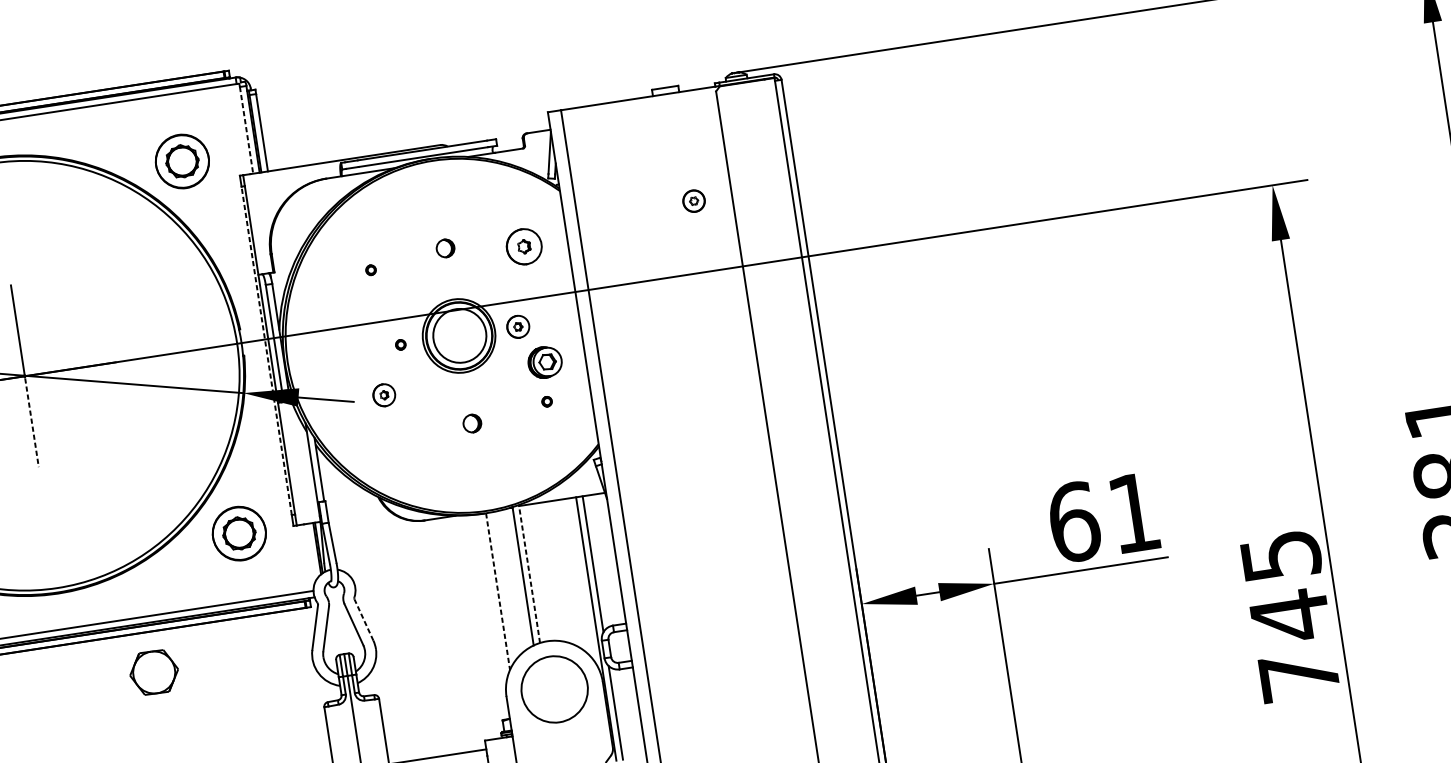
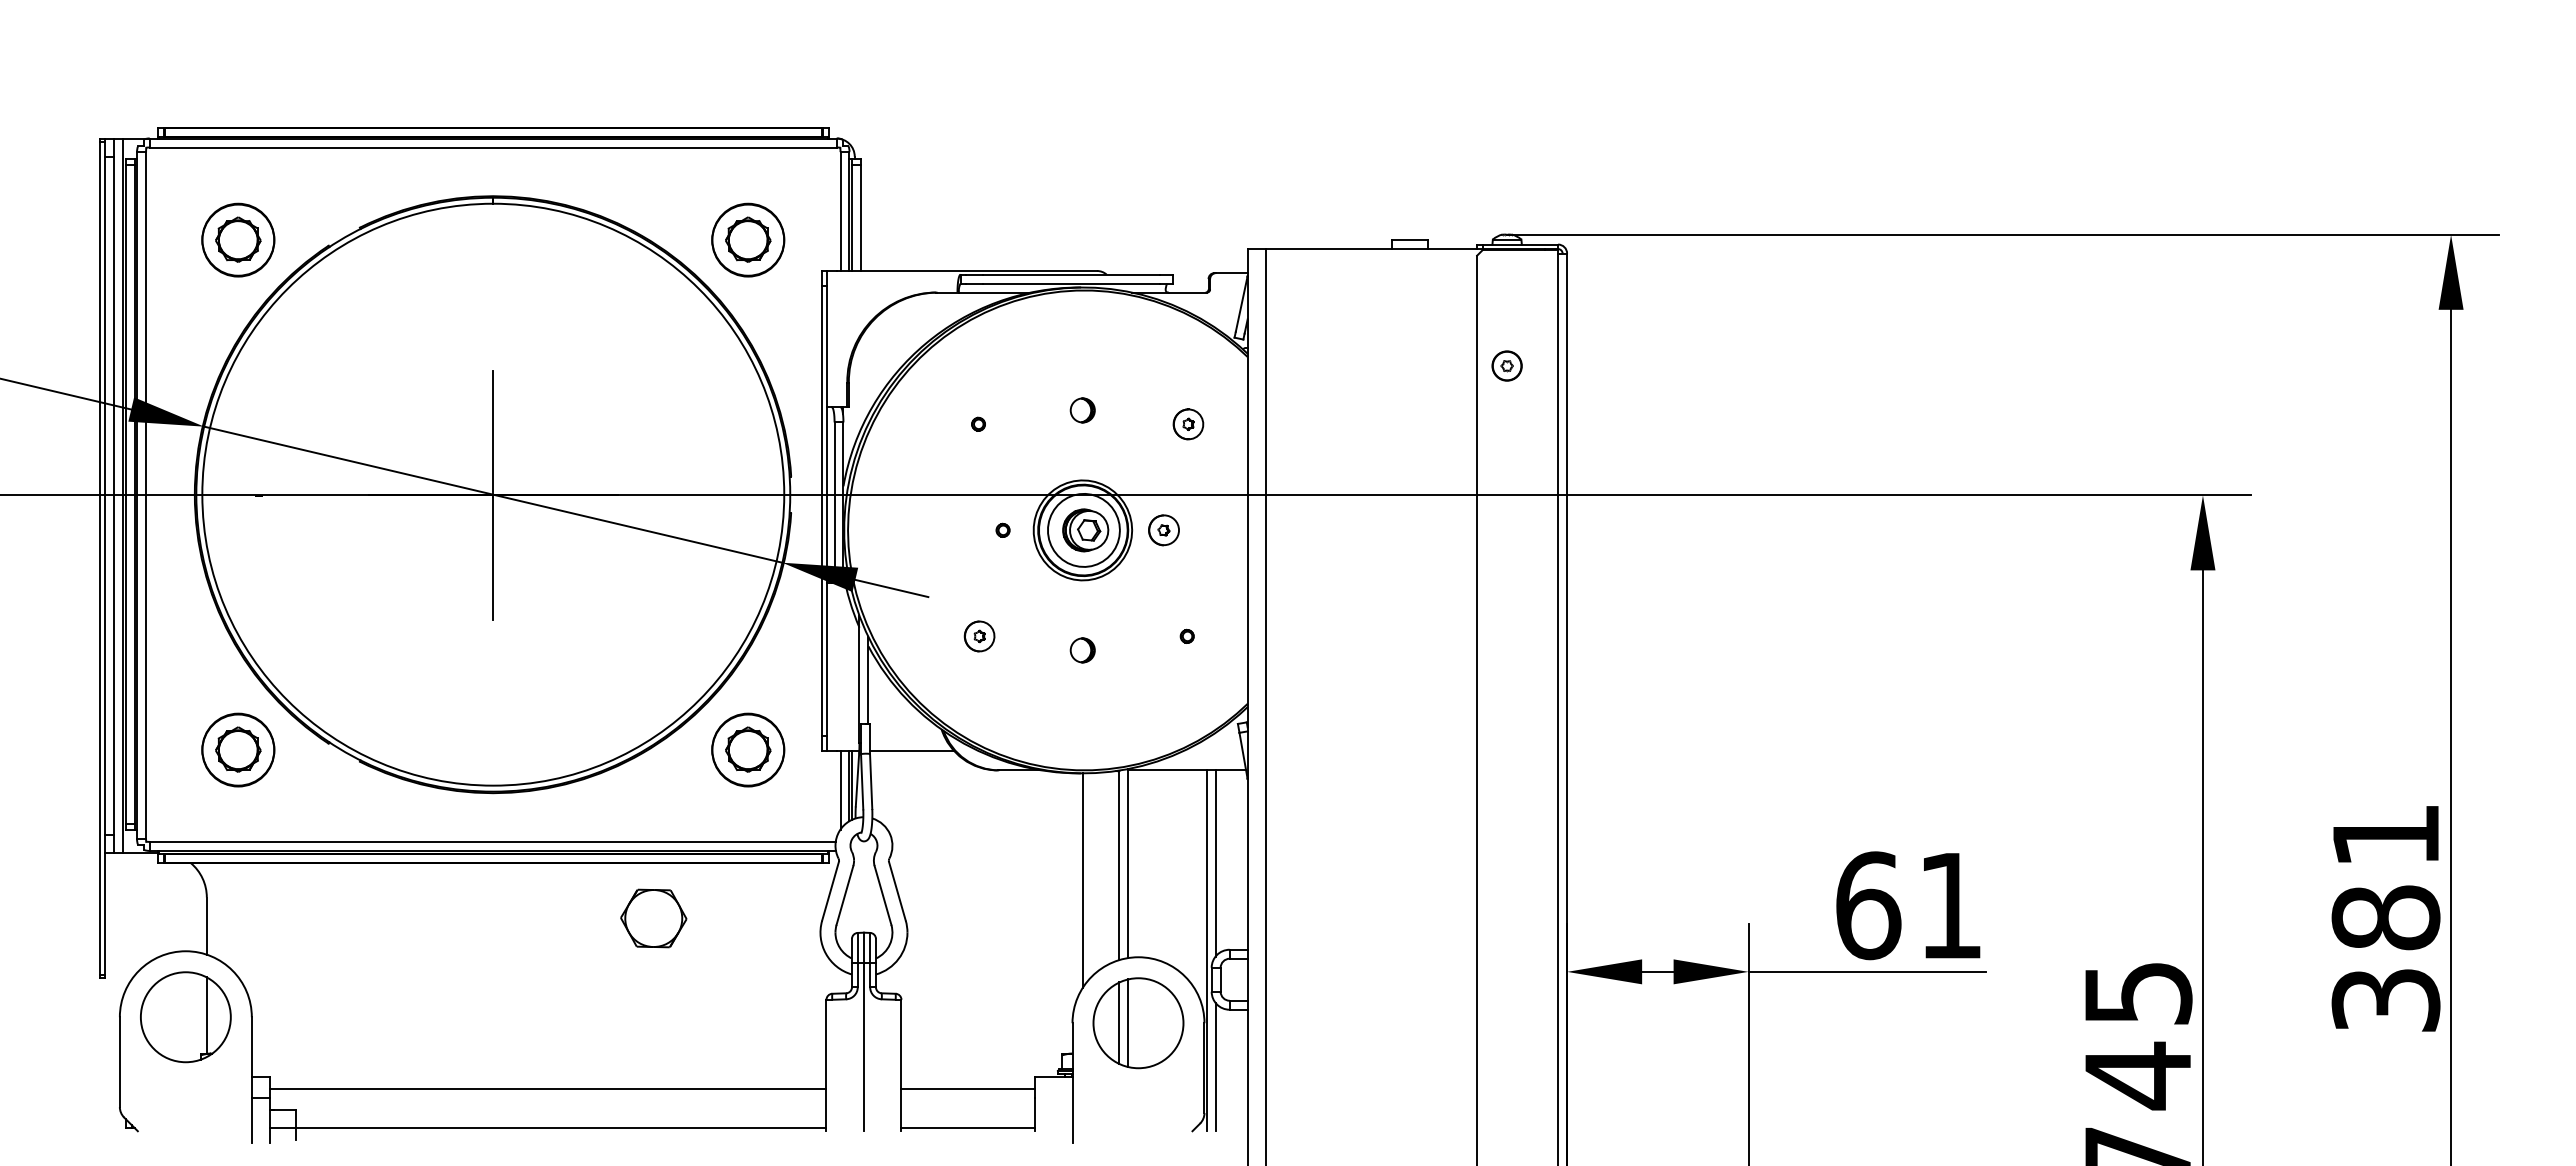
line: (246, 131) -> (840, 212), dashed -> solid
part: (693, 200) -> (1506, 365), moved
part: (524, 246) -> (1188, 424), size x0.62
line: (266, 350) -> (822, 510), dashed -> solid
part: (544, 362) -> (1085, 530), moved
part: (384, 395) -> (979, 636), moved
line: (32, 423) -> (493, 559), dashed -> solid
line: (359, 515) -> (912, 750), added
line: (311, 552) -> (840, 789), added
line: (529, 573) -> (1128, 863), dashed -> solid
line: (497, 592) -> (1082, 881), dashed -> solid
line: (364, 620) -> (897, 891), dashed -> solid
part: (154, 672) -> (653, 918), moved
line: (547, 690) -> (1128, 1023), added
line: (540, 691) -> (1119, 1023), added

